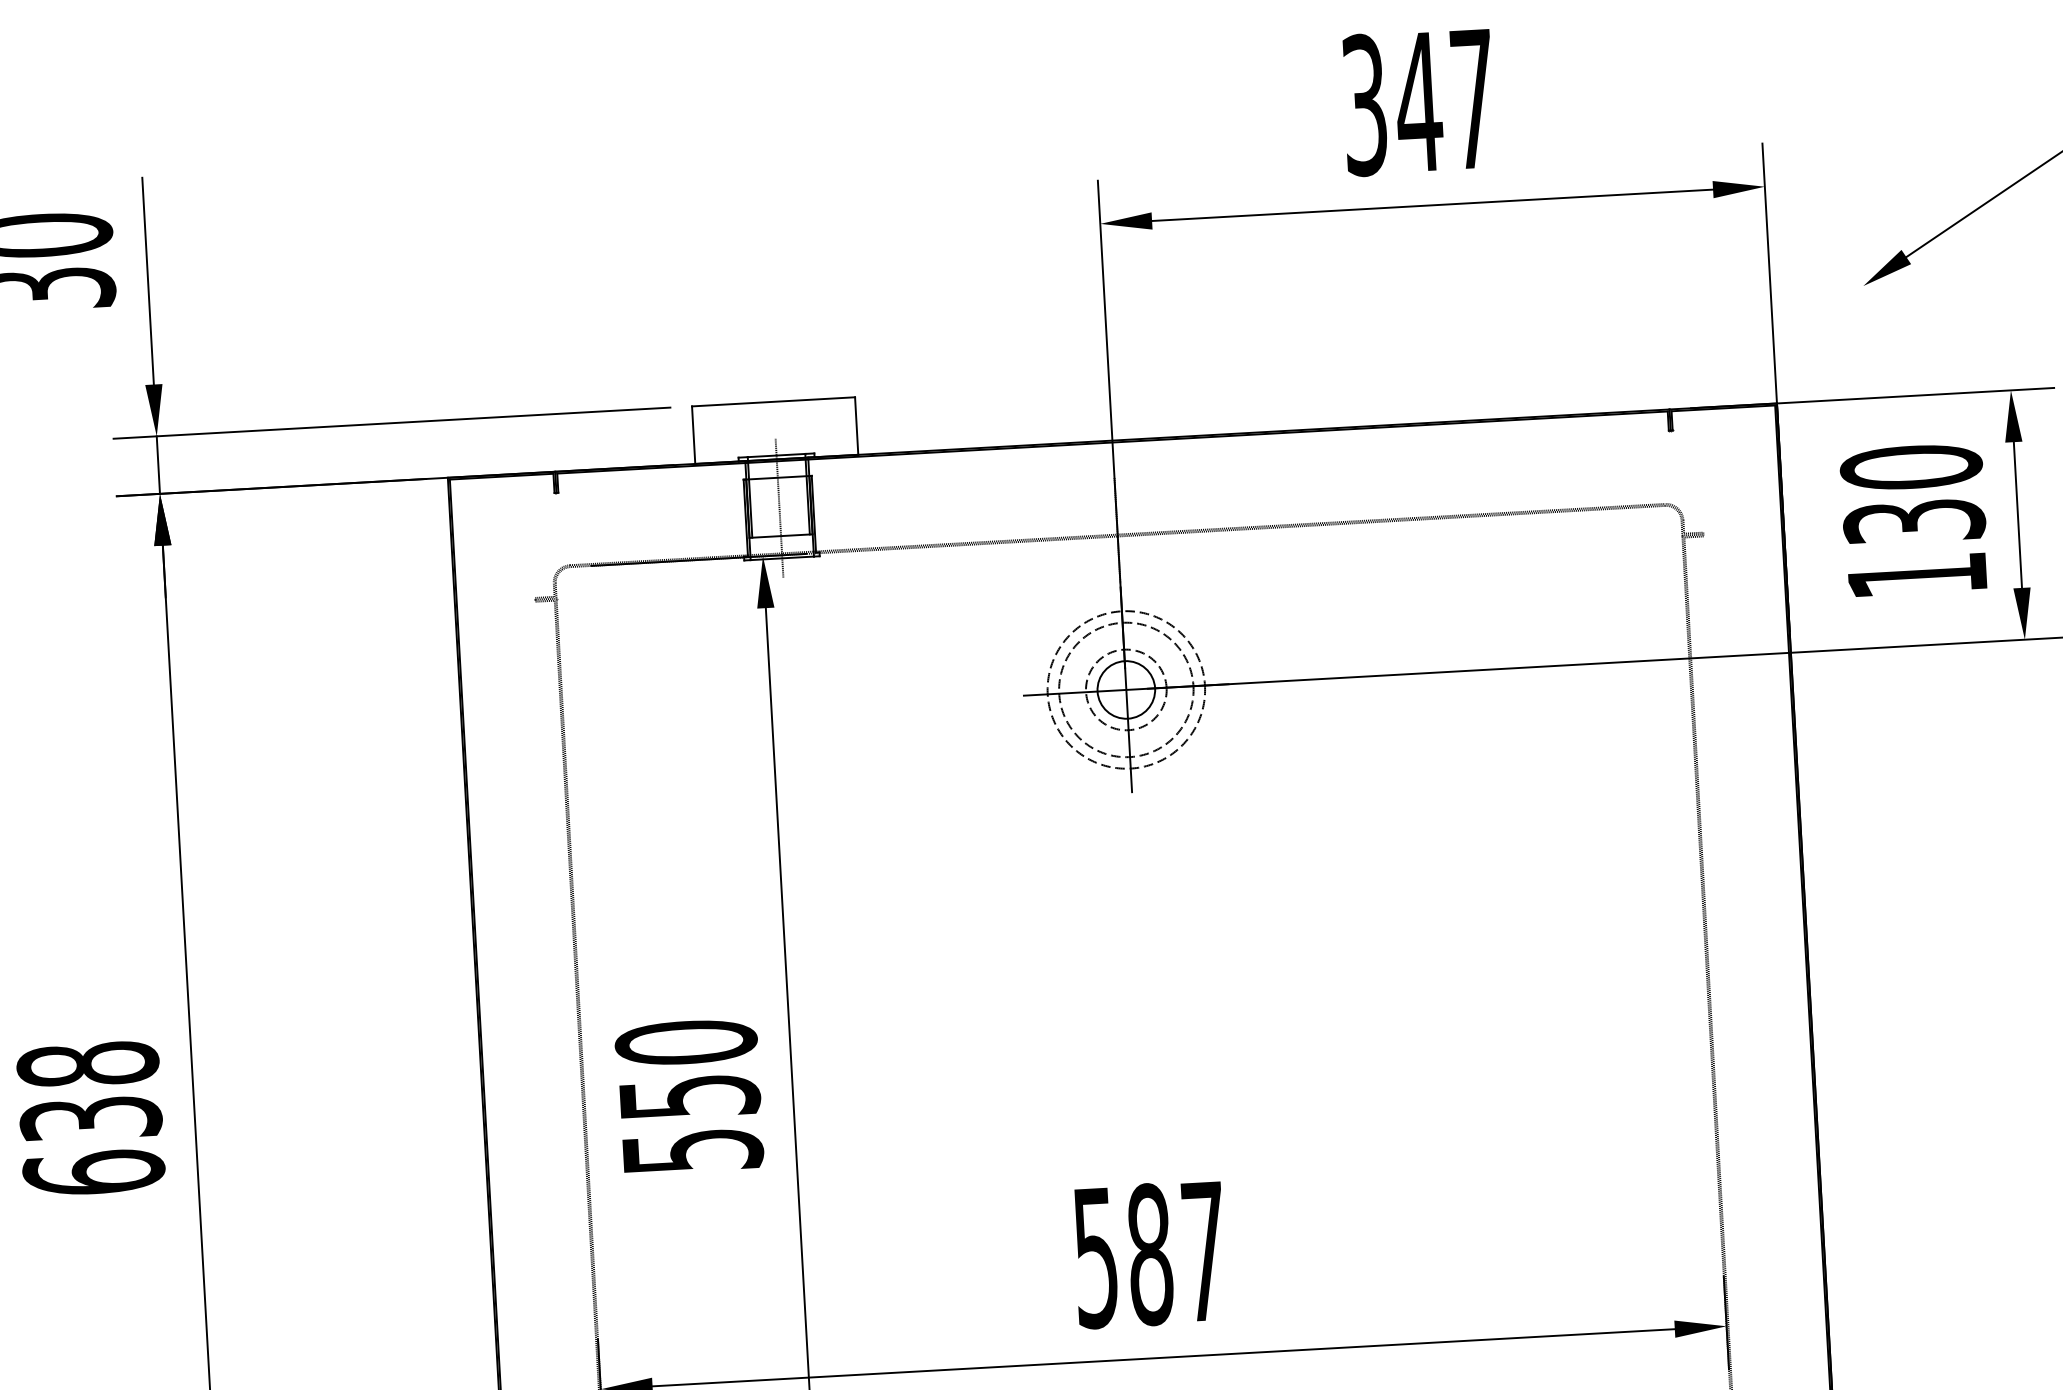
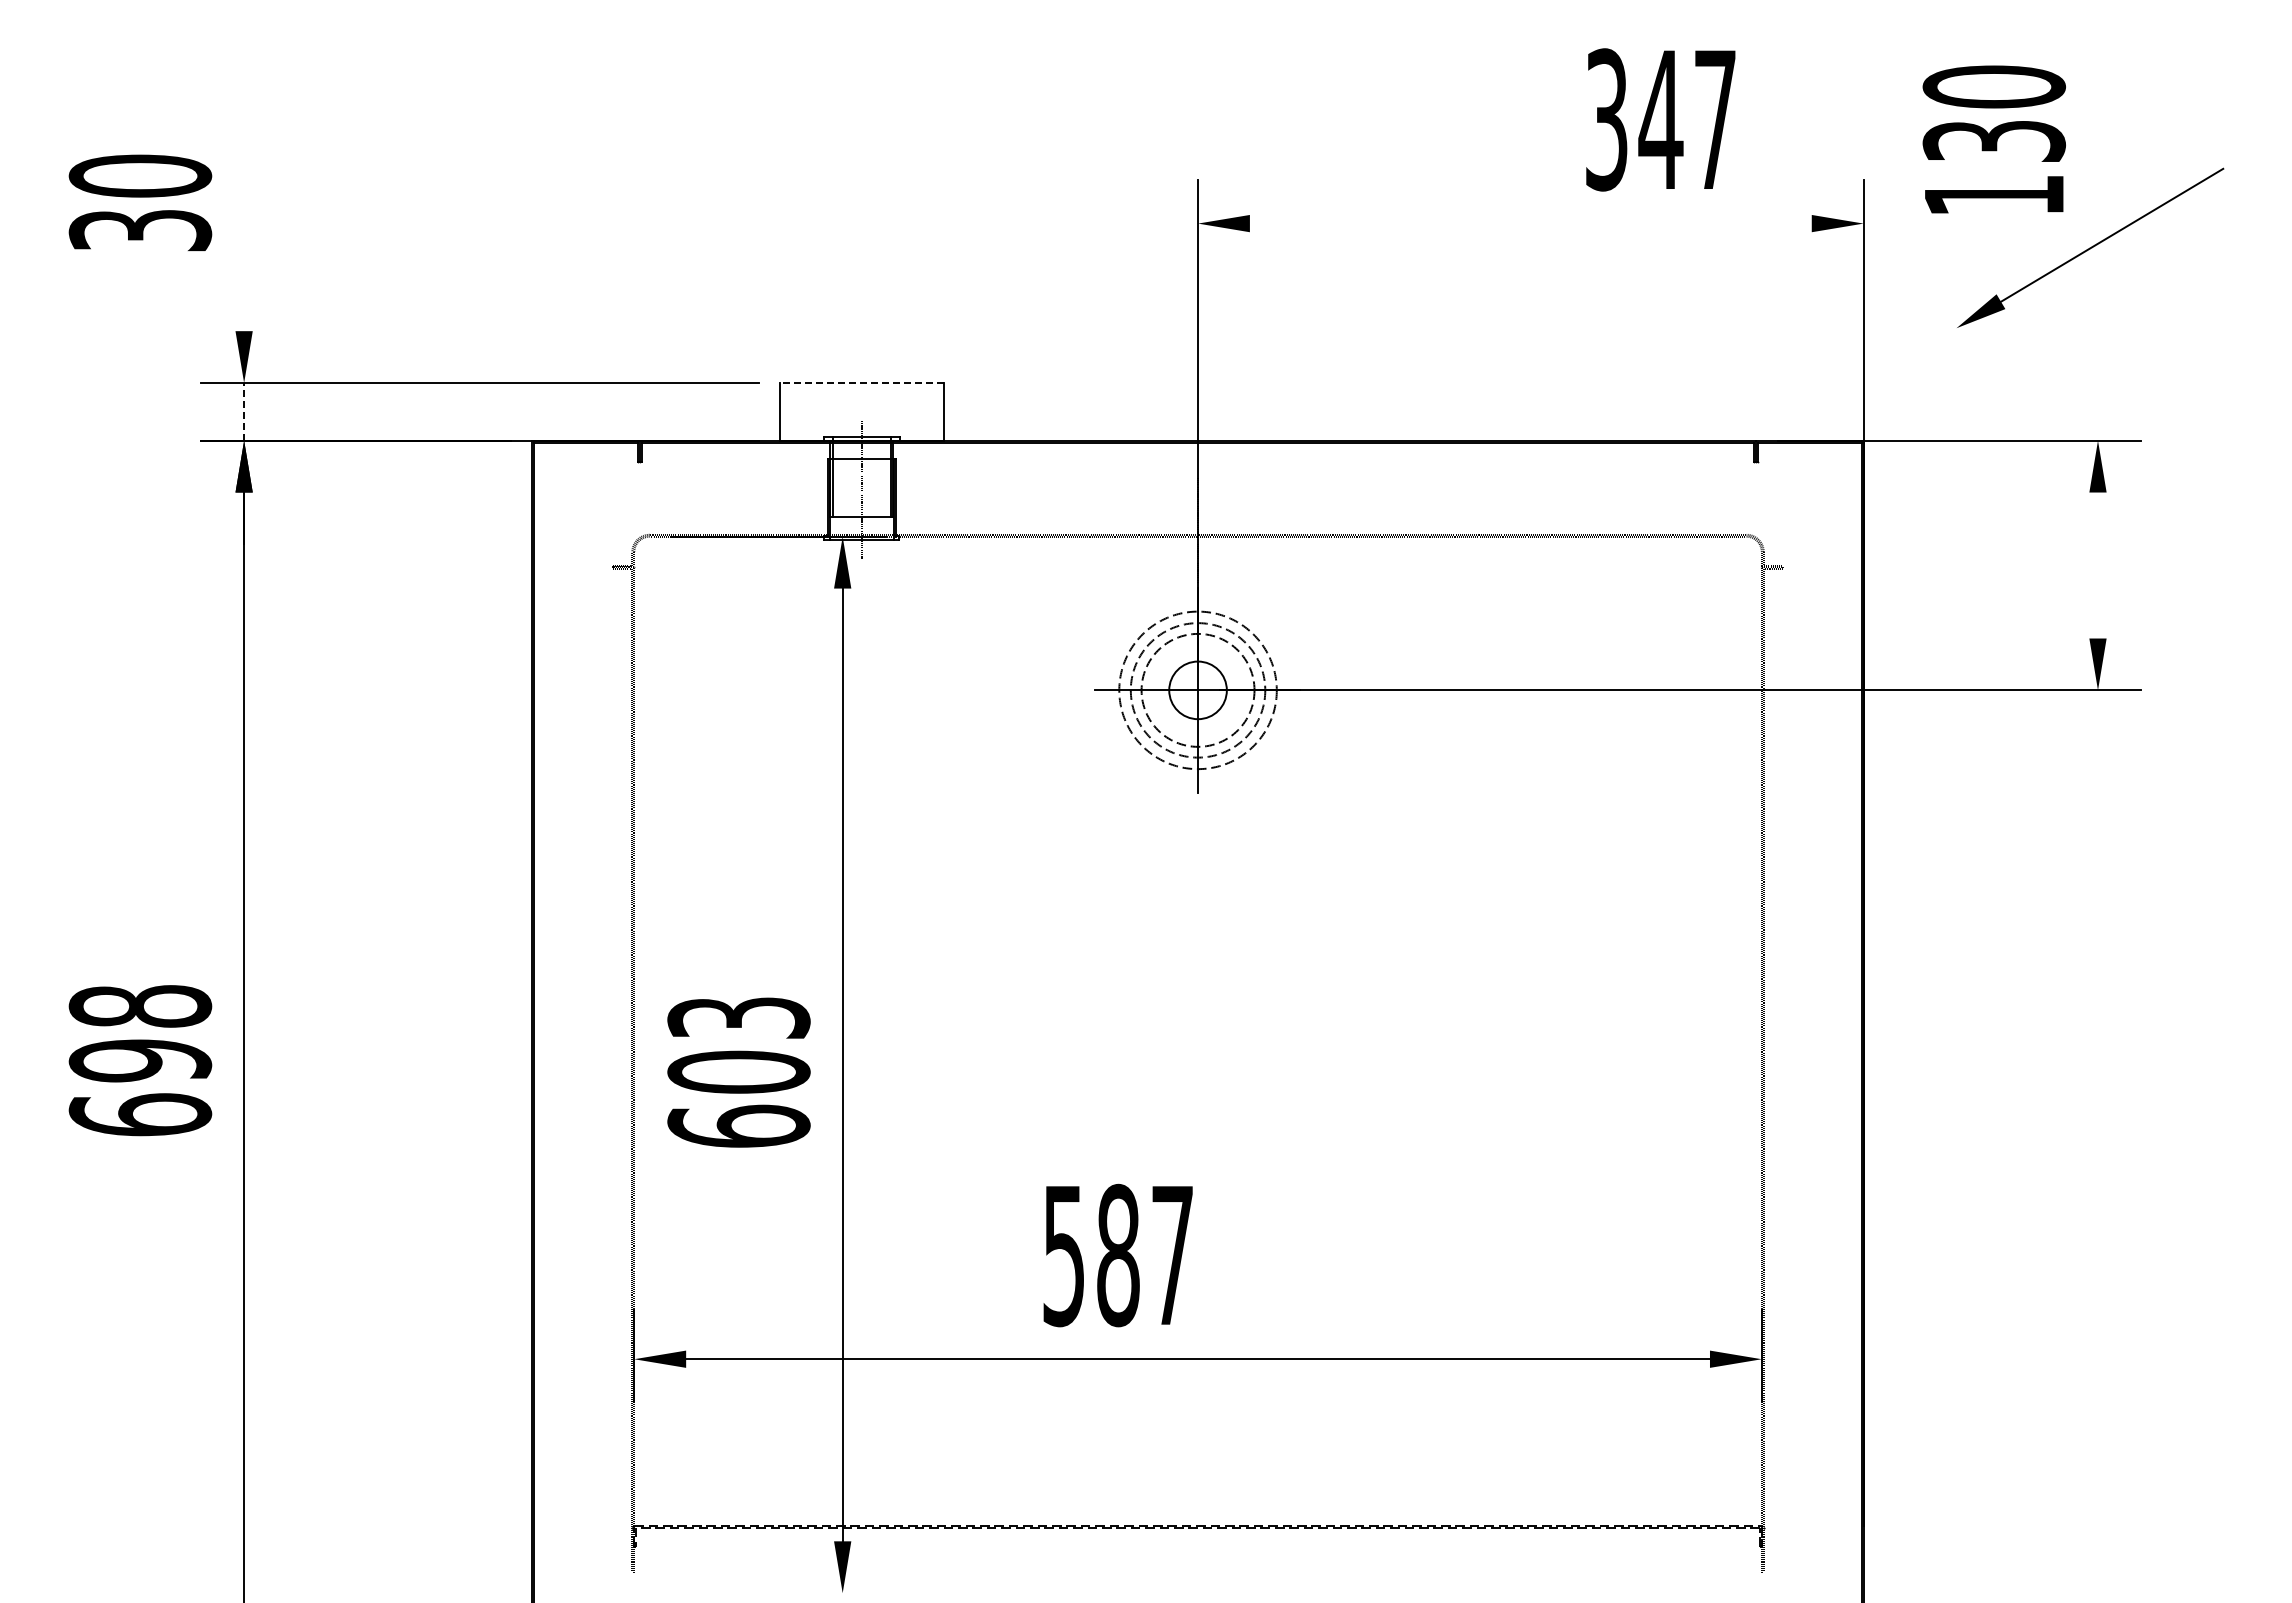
text: (1418, 101) -> (1660, 119), moved
line: (1432, 205) -> (1530, 223), removed
line: (148, 281) -> (244, 227), removed
line: (773, 402) -> (861, 383), solid -> dashed
line: (158, 464) -> (244, 411), solid -> dashed
line: (2017, 515) -> (2097, 565), removed
text: (1913, 519) -> (1993, 139), moved
circle: (1125, 690) -> (1197, 690), size x1.4
text: (688, 1096) -> (738, 1071), 550 -> 603
text: (91, 1118) -> (140, 1060), 638 -> 698
text: (1149, 1254) -> (1117, 1255), moved

